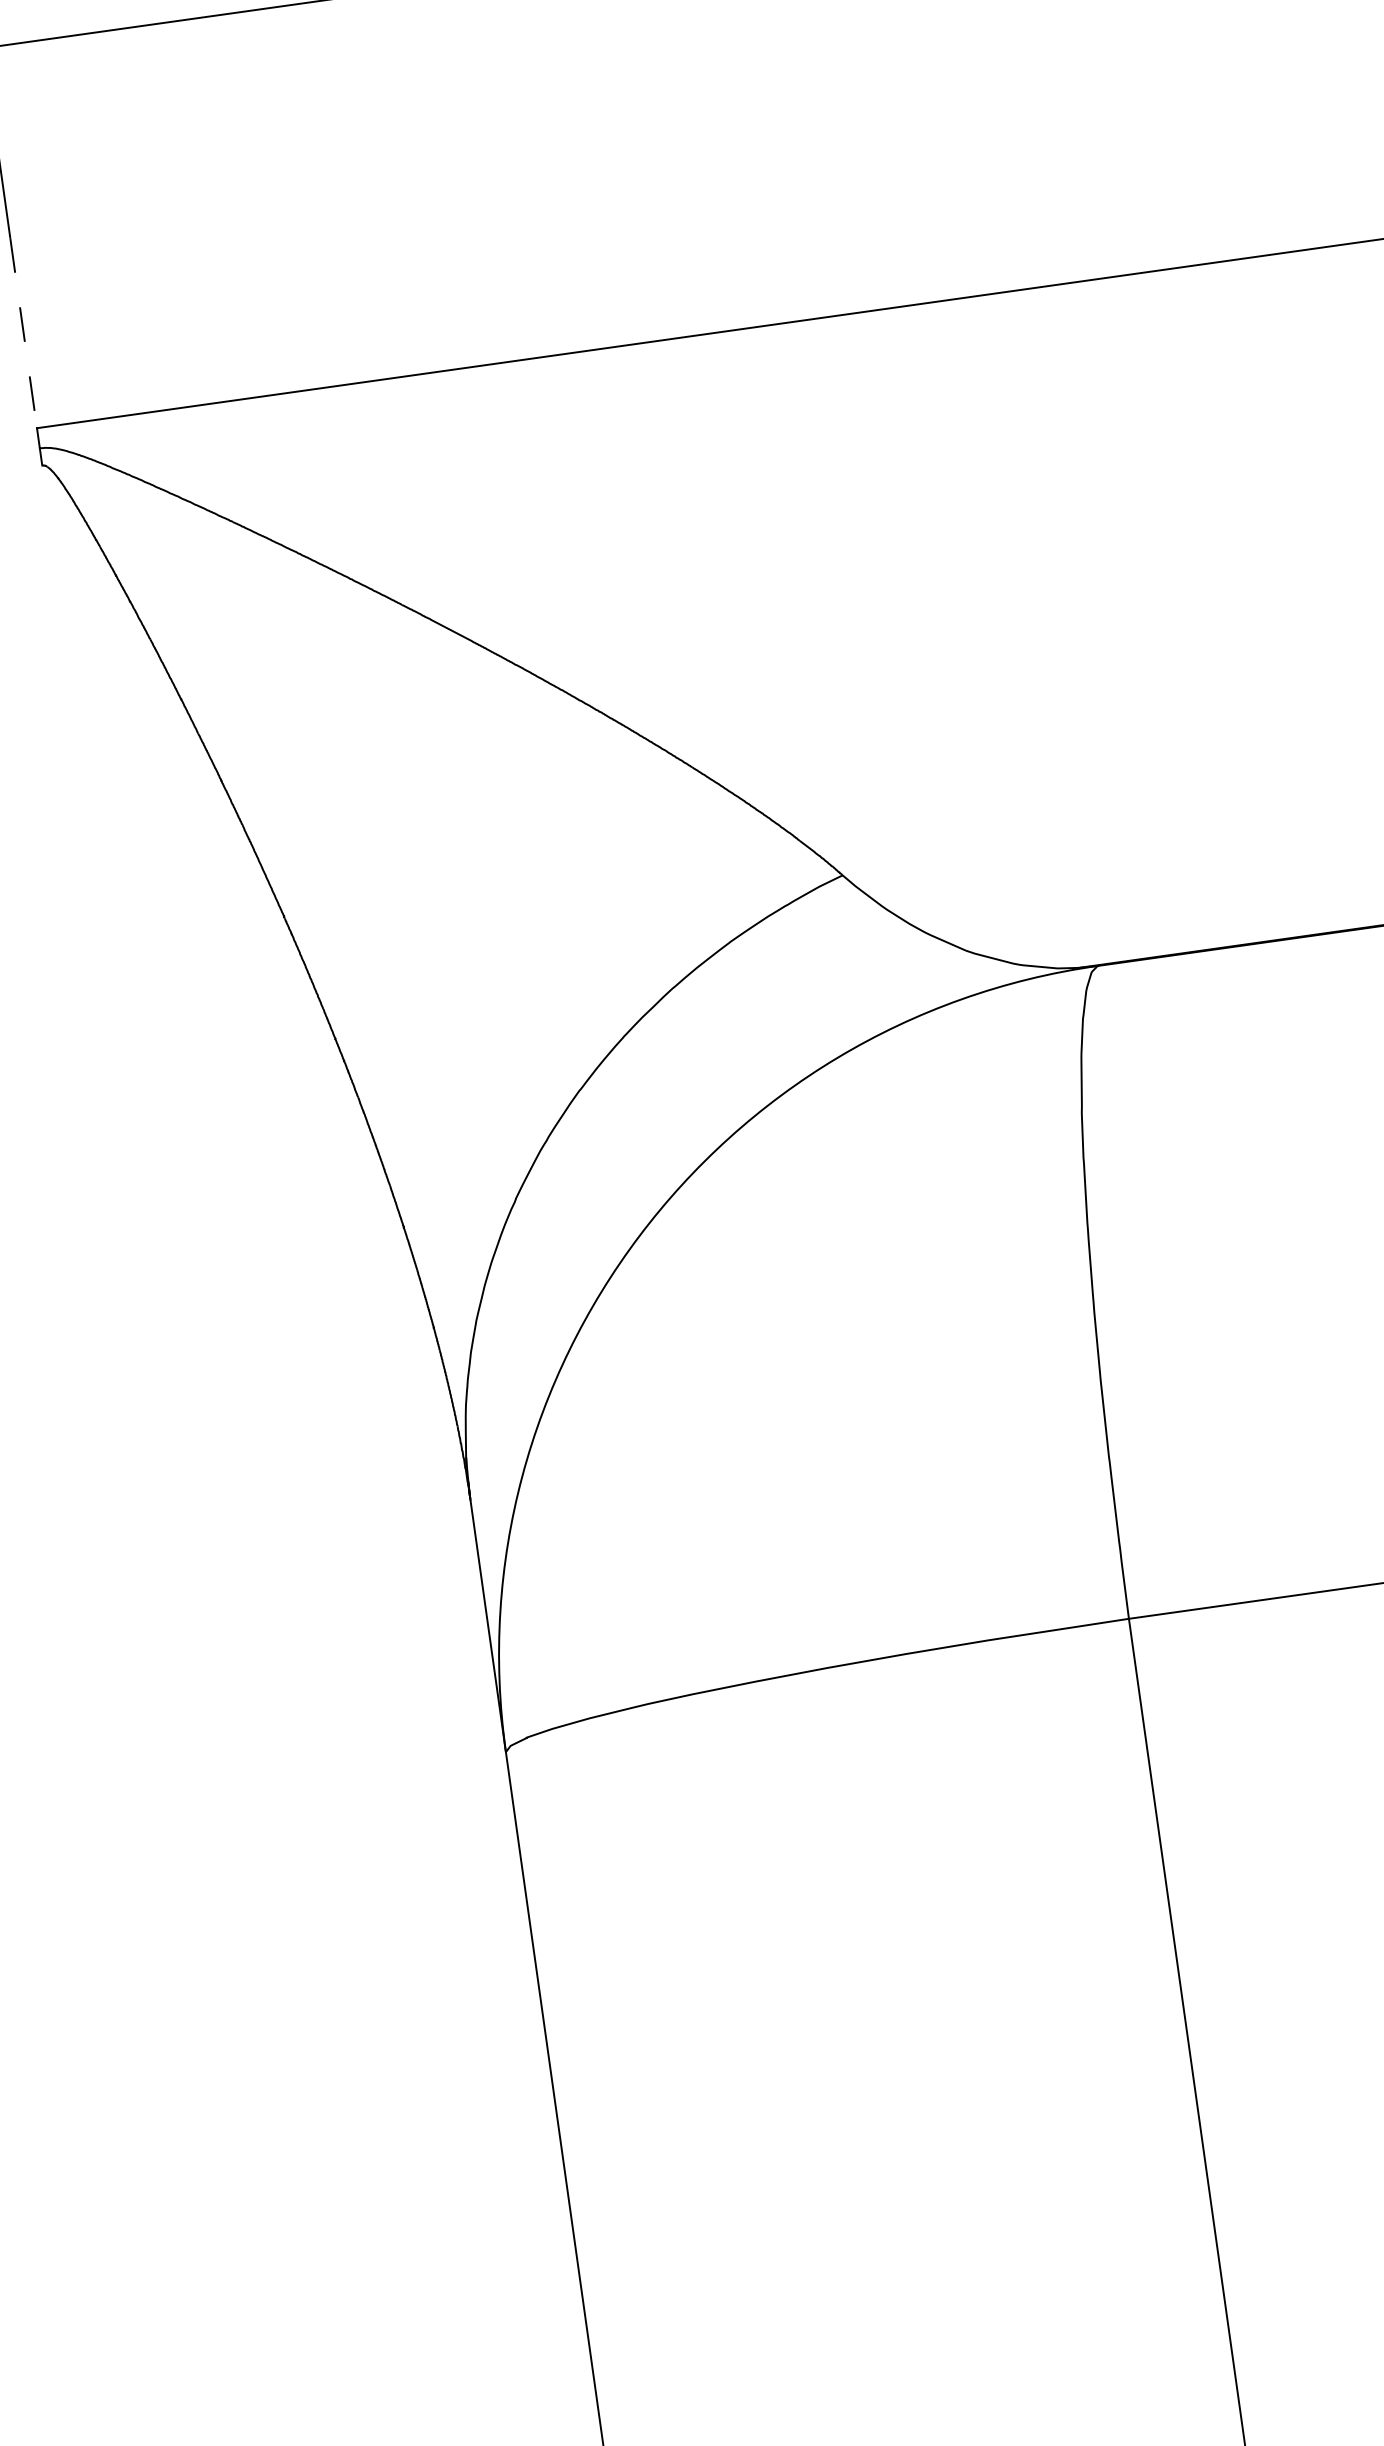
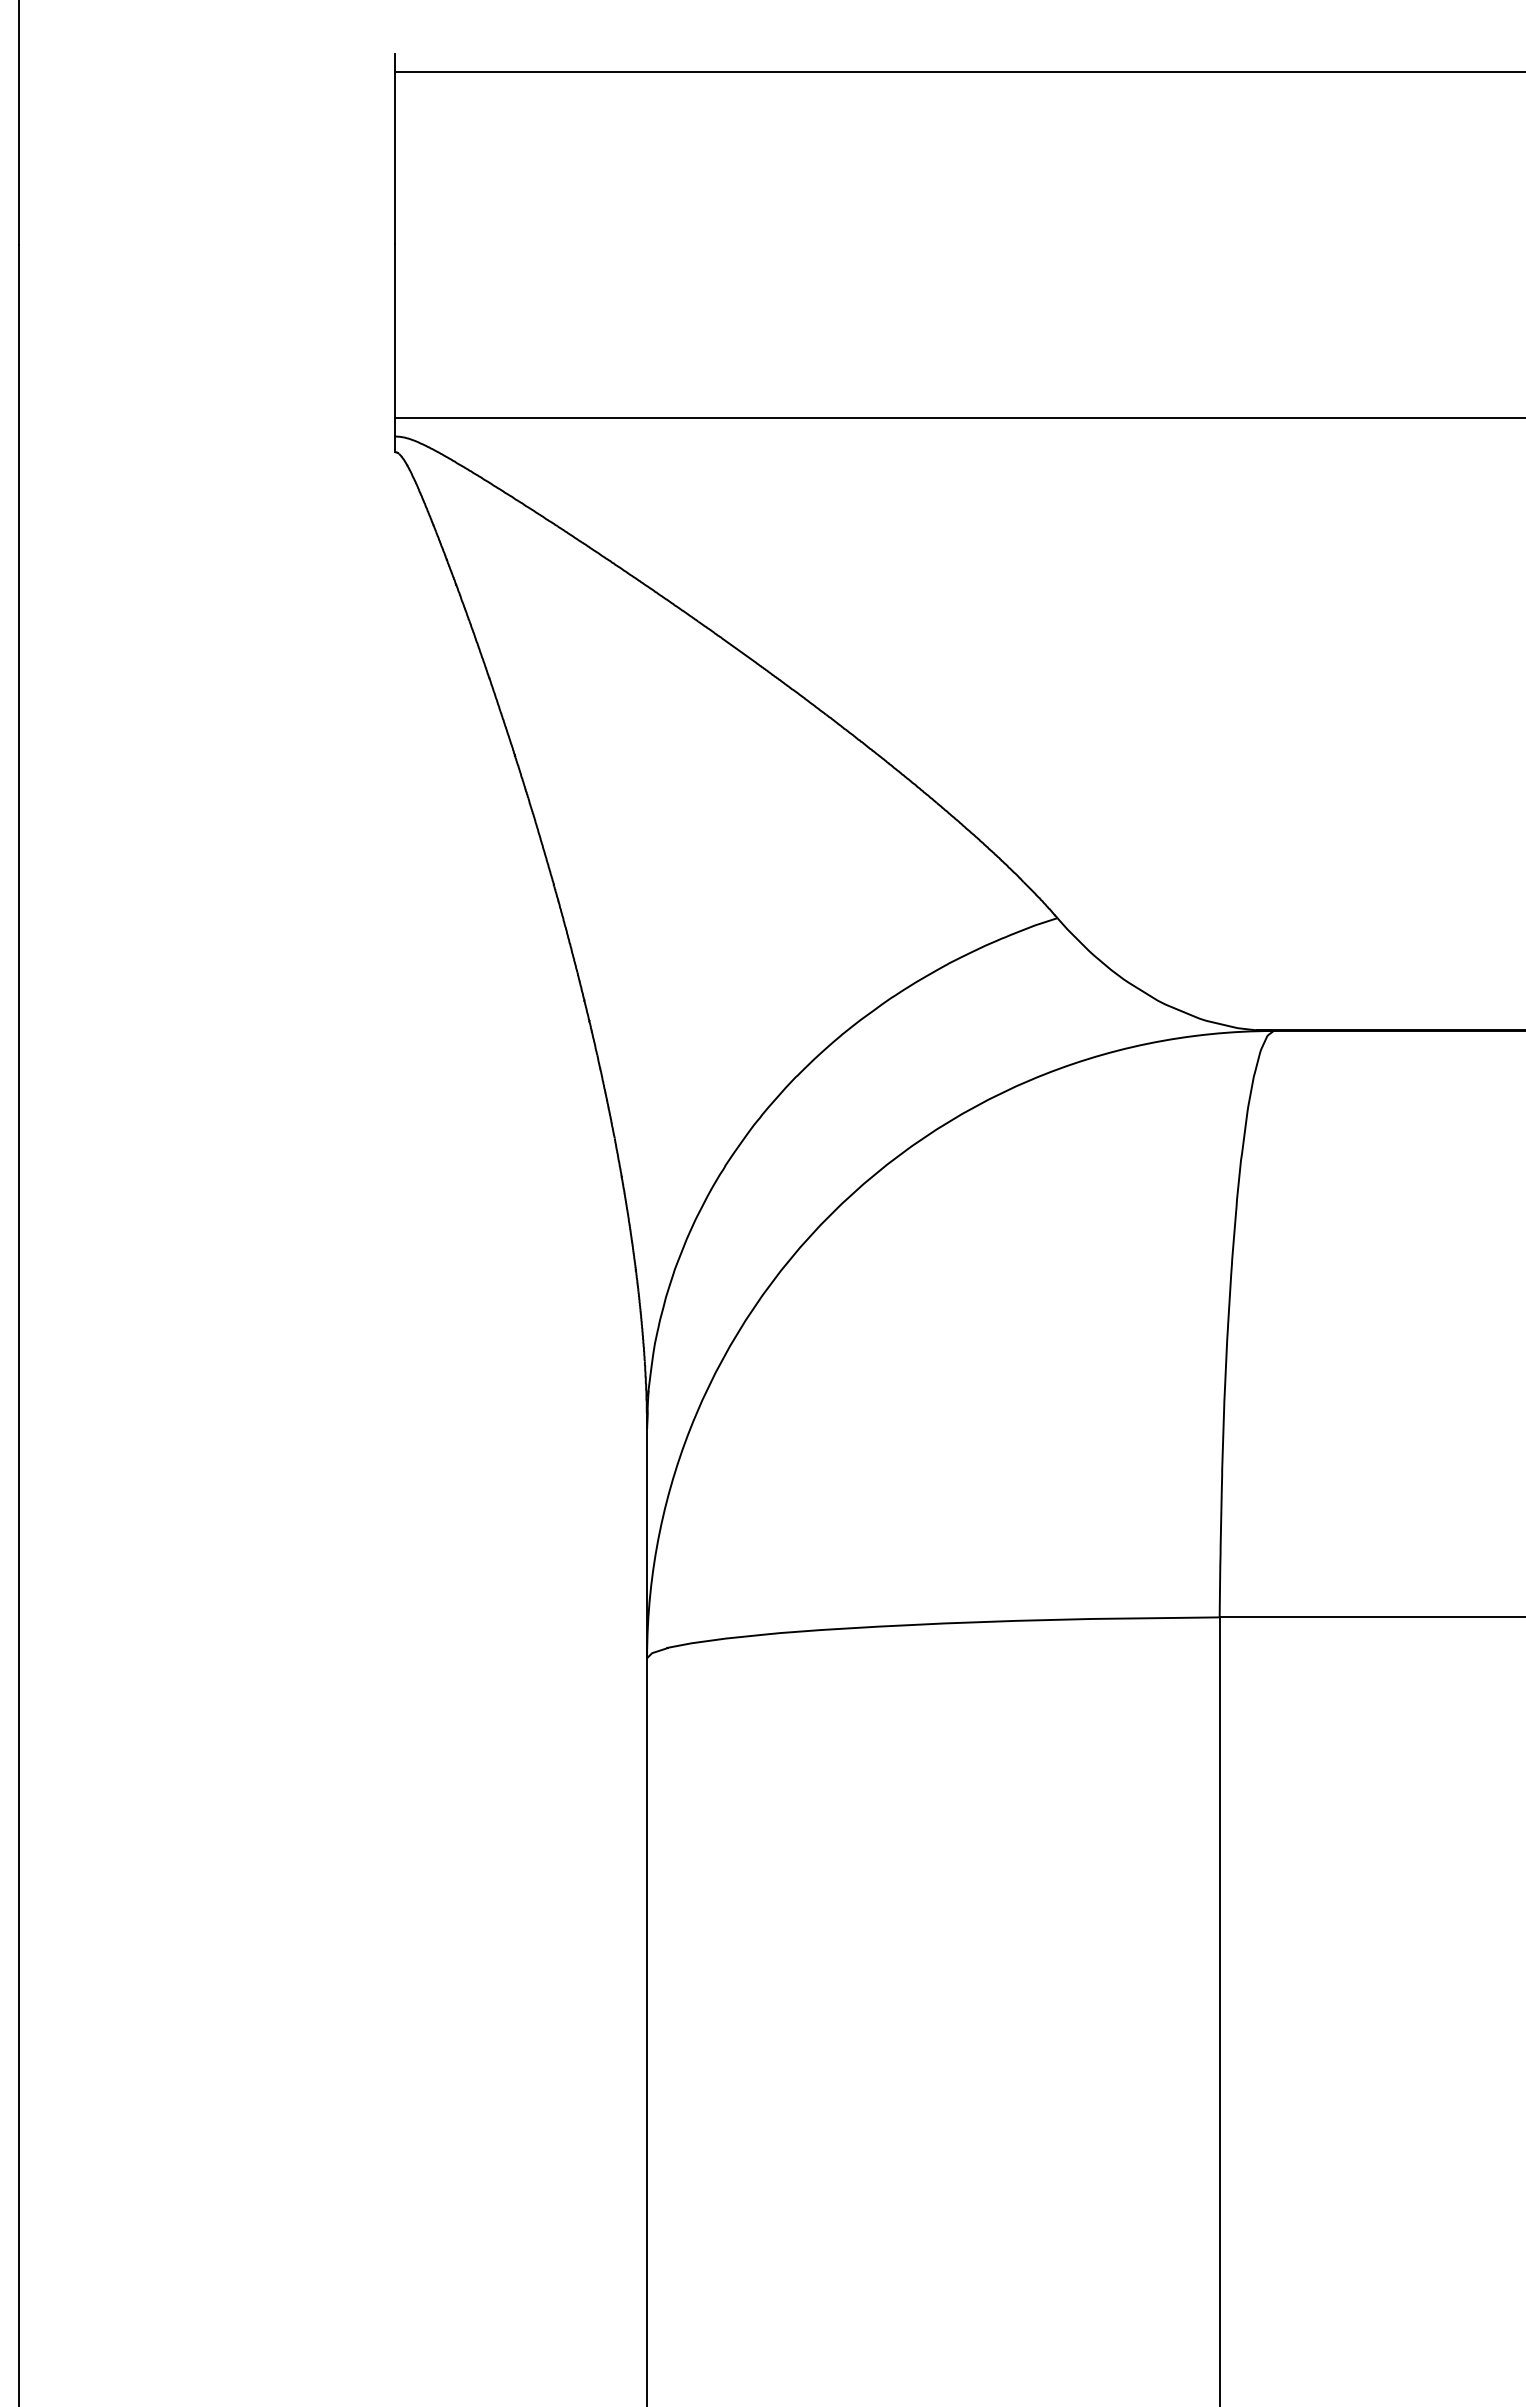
line: (23, 334) -> (394, 332), dashed -> solid

